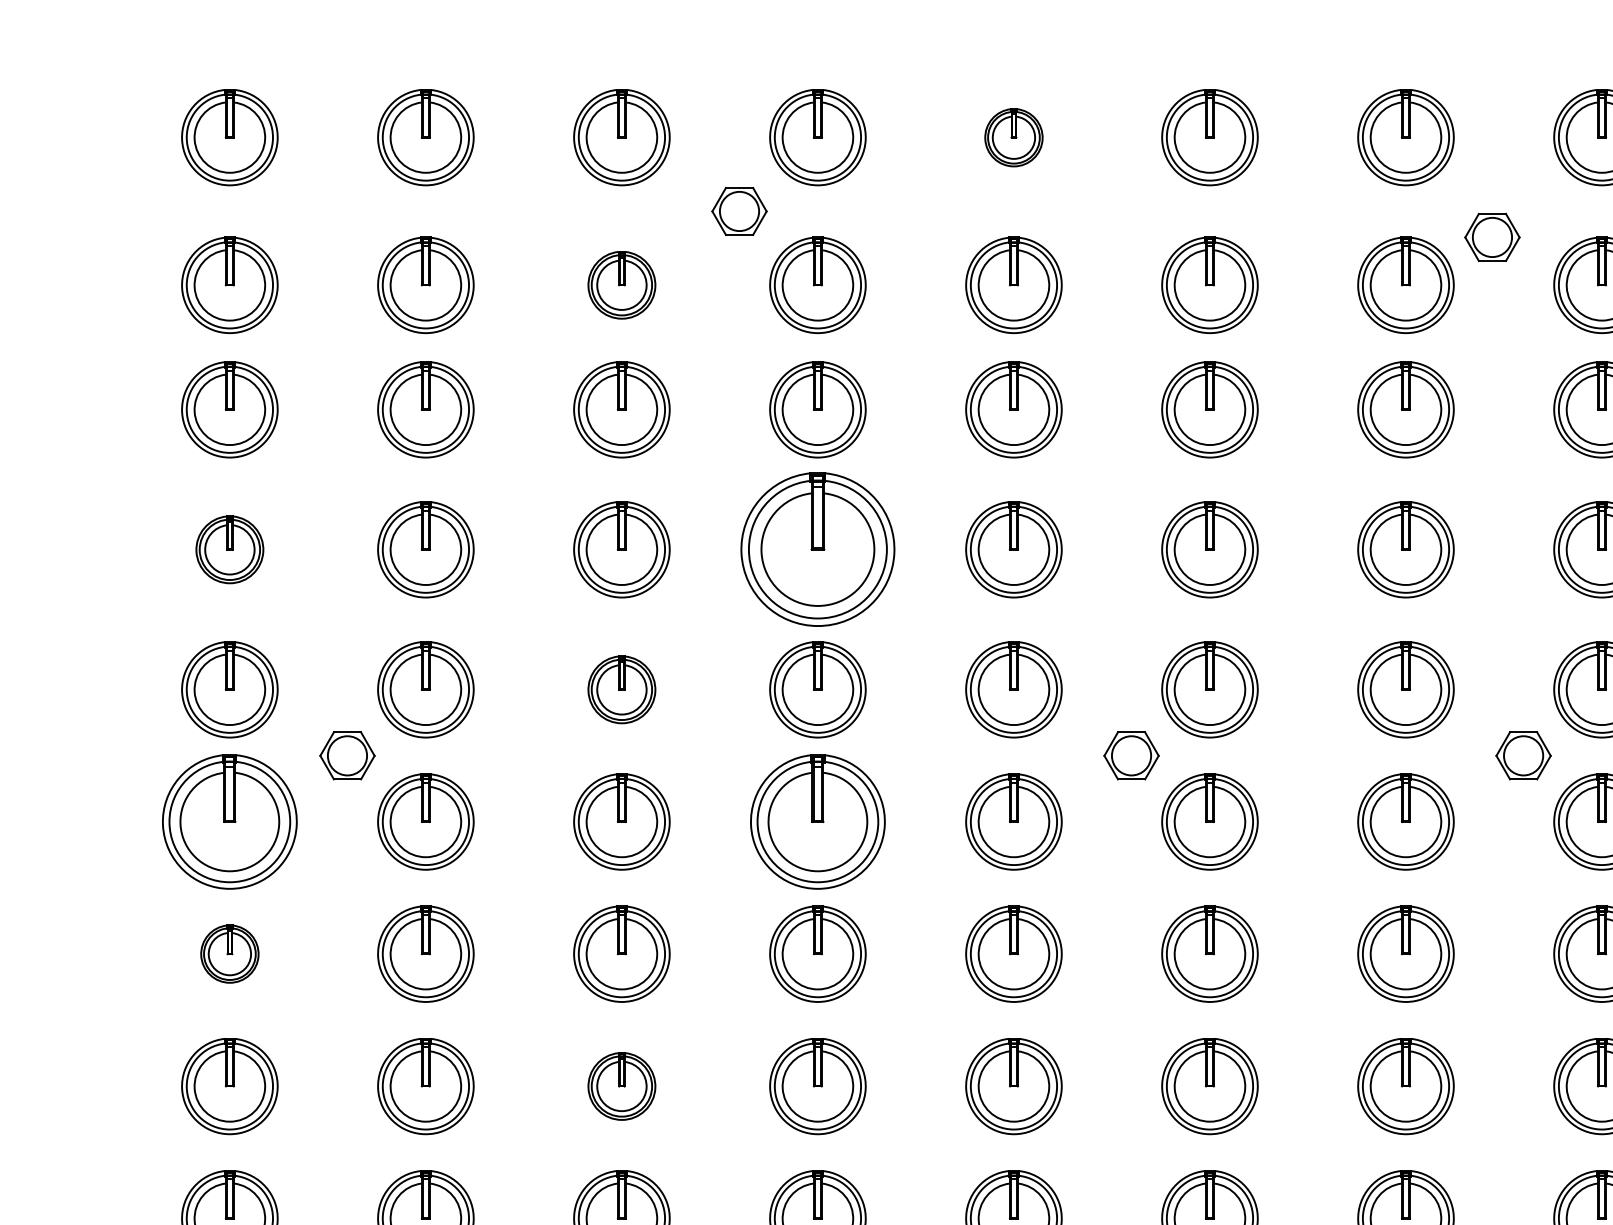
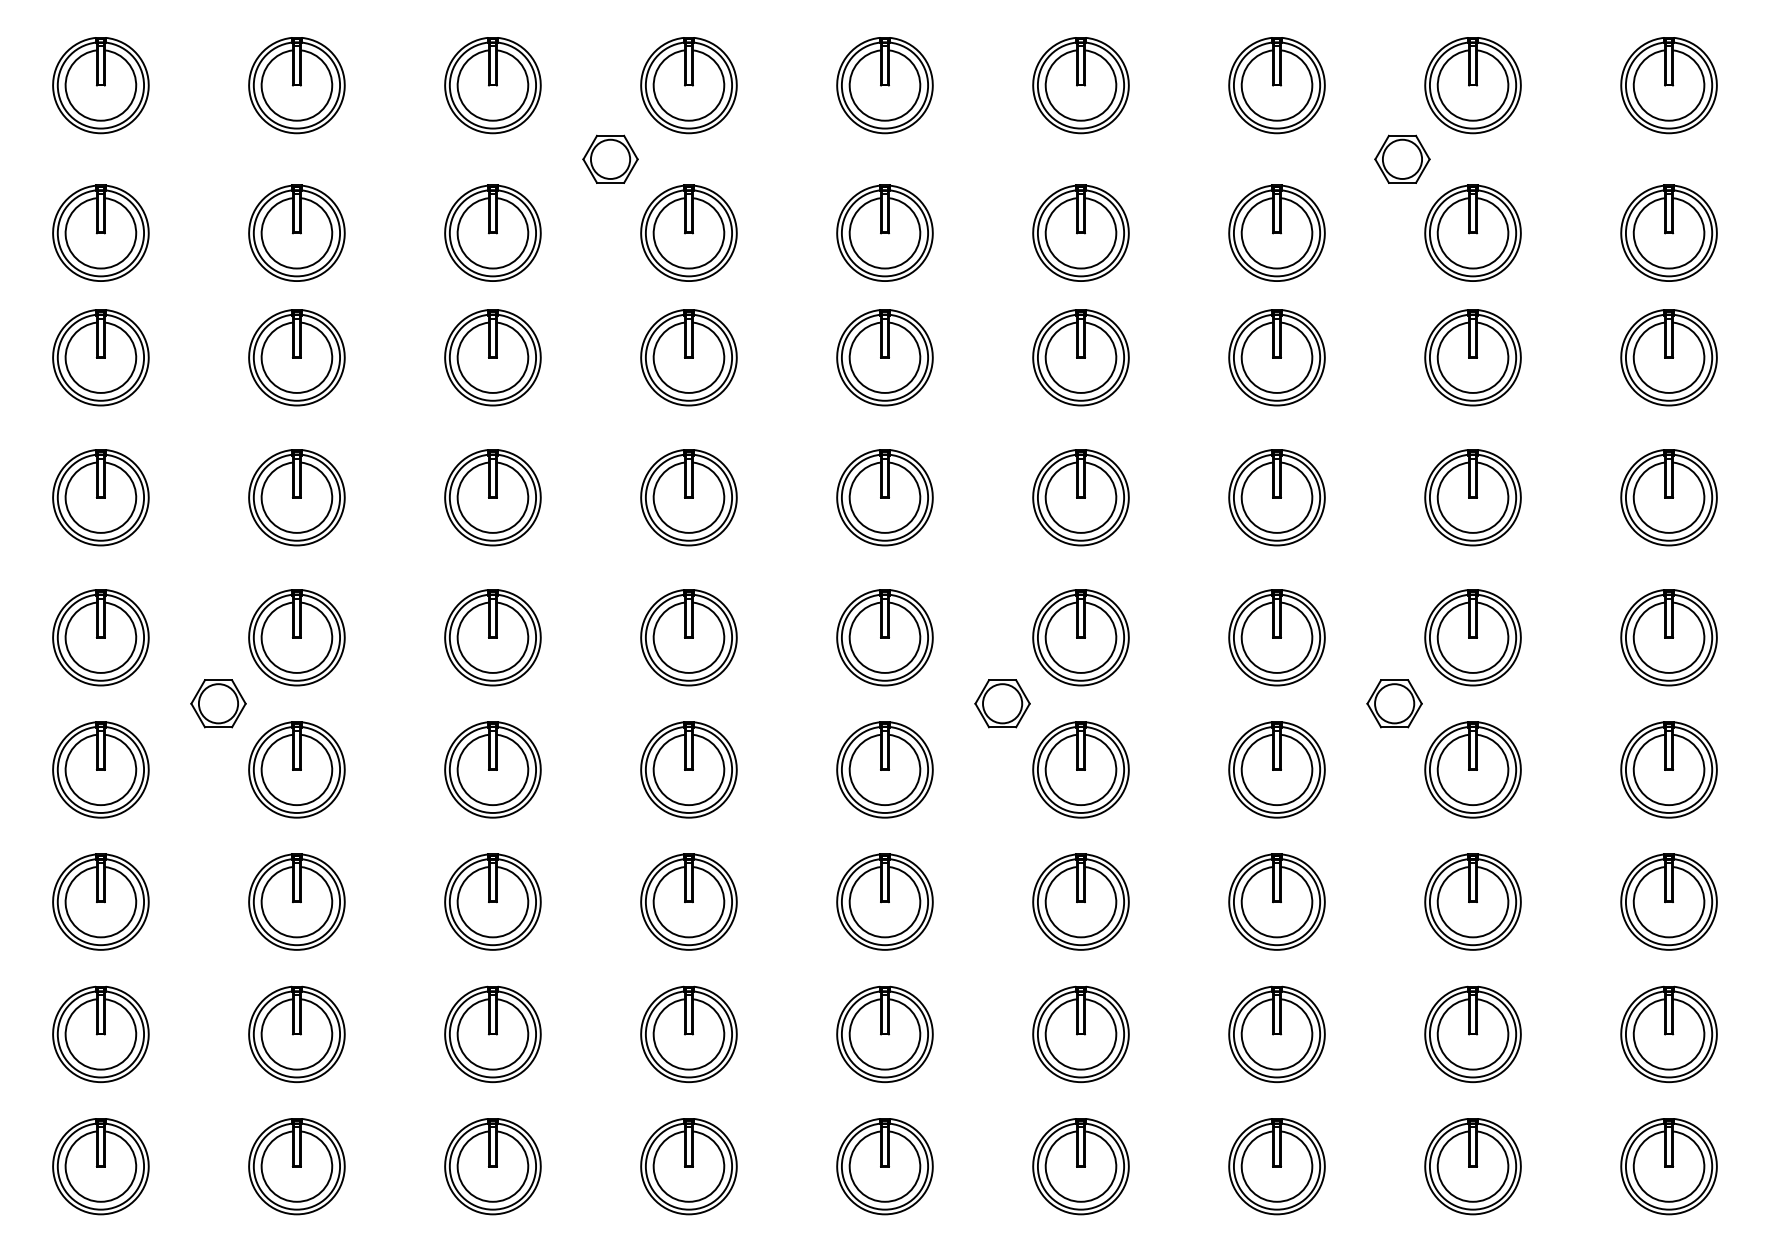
part: (1013, 137) -> (884, 85), size x1.67
part: (1492, 236) -> (1402, 158), moved
part: (621, 284) -> (492, 232), size x1.43
part: (229, 549) -> (100, 497), size x1.43
part: (817, 549) -> (688, 497), size x0.62
part: (621, 689) -> (492, 637), size x1.43
part: (229, 821) -> (100, 769), size x0.71
part: (817, 821) -> (688, 769), size x0.71
part: (229, 953) -> (100, 901), size x1.67
part: (621, 1086) -> (492, 1034), size x1.43

